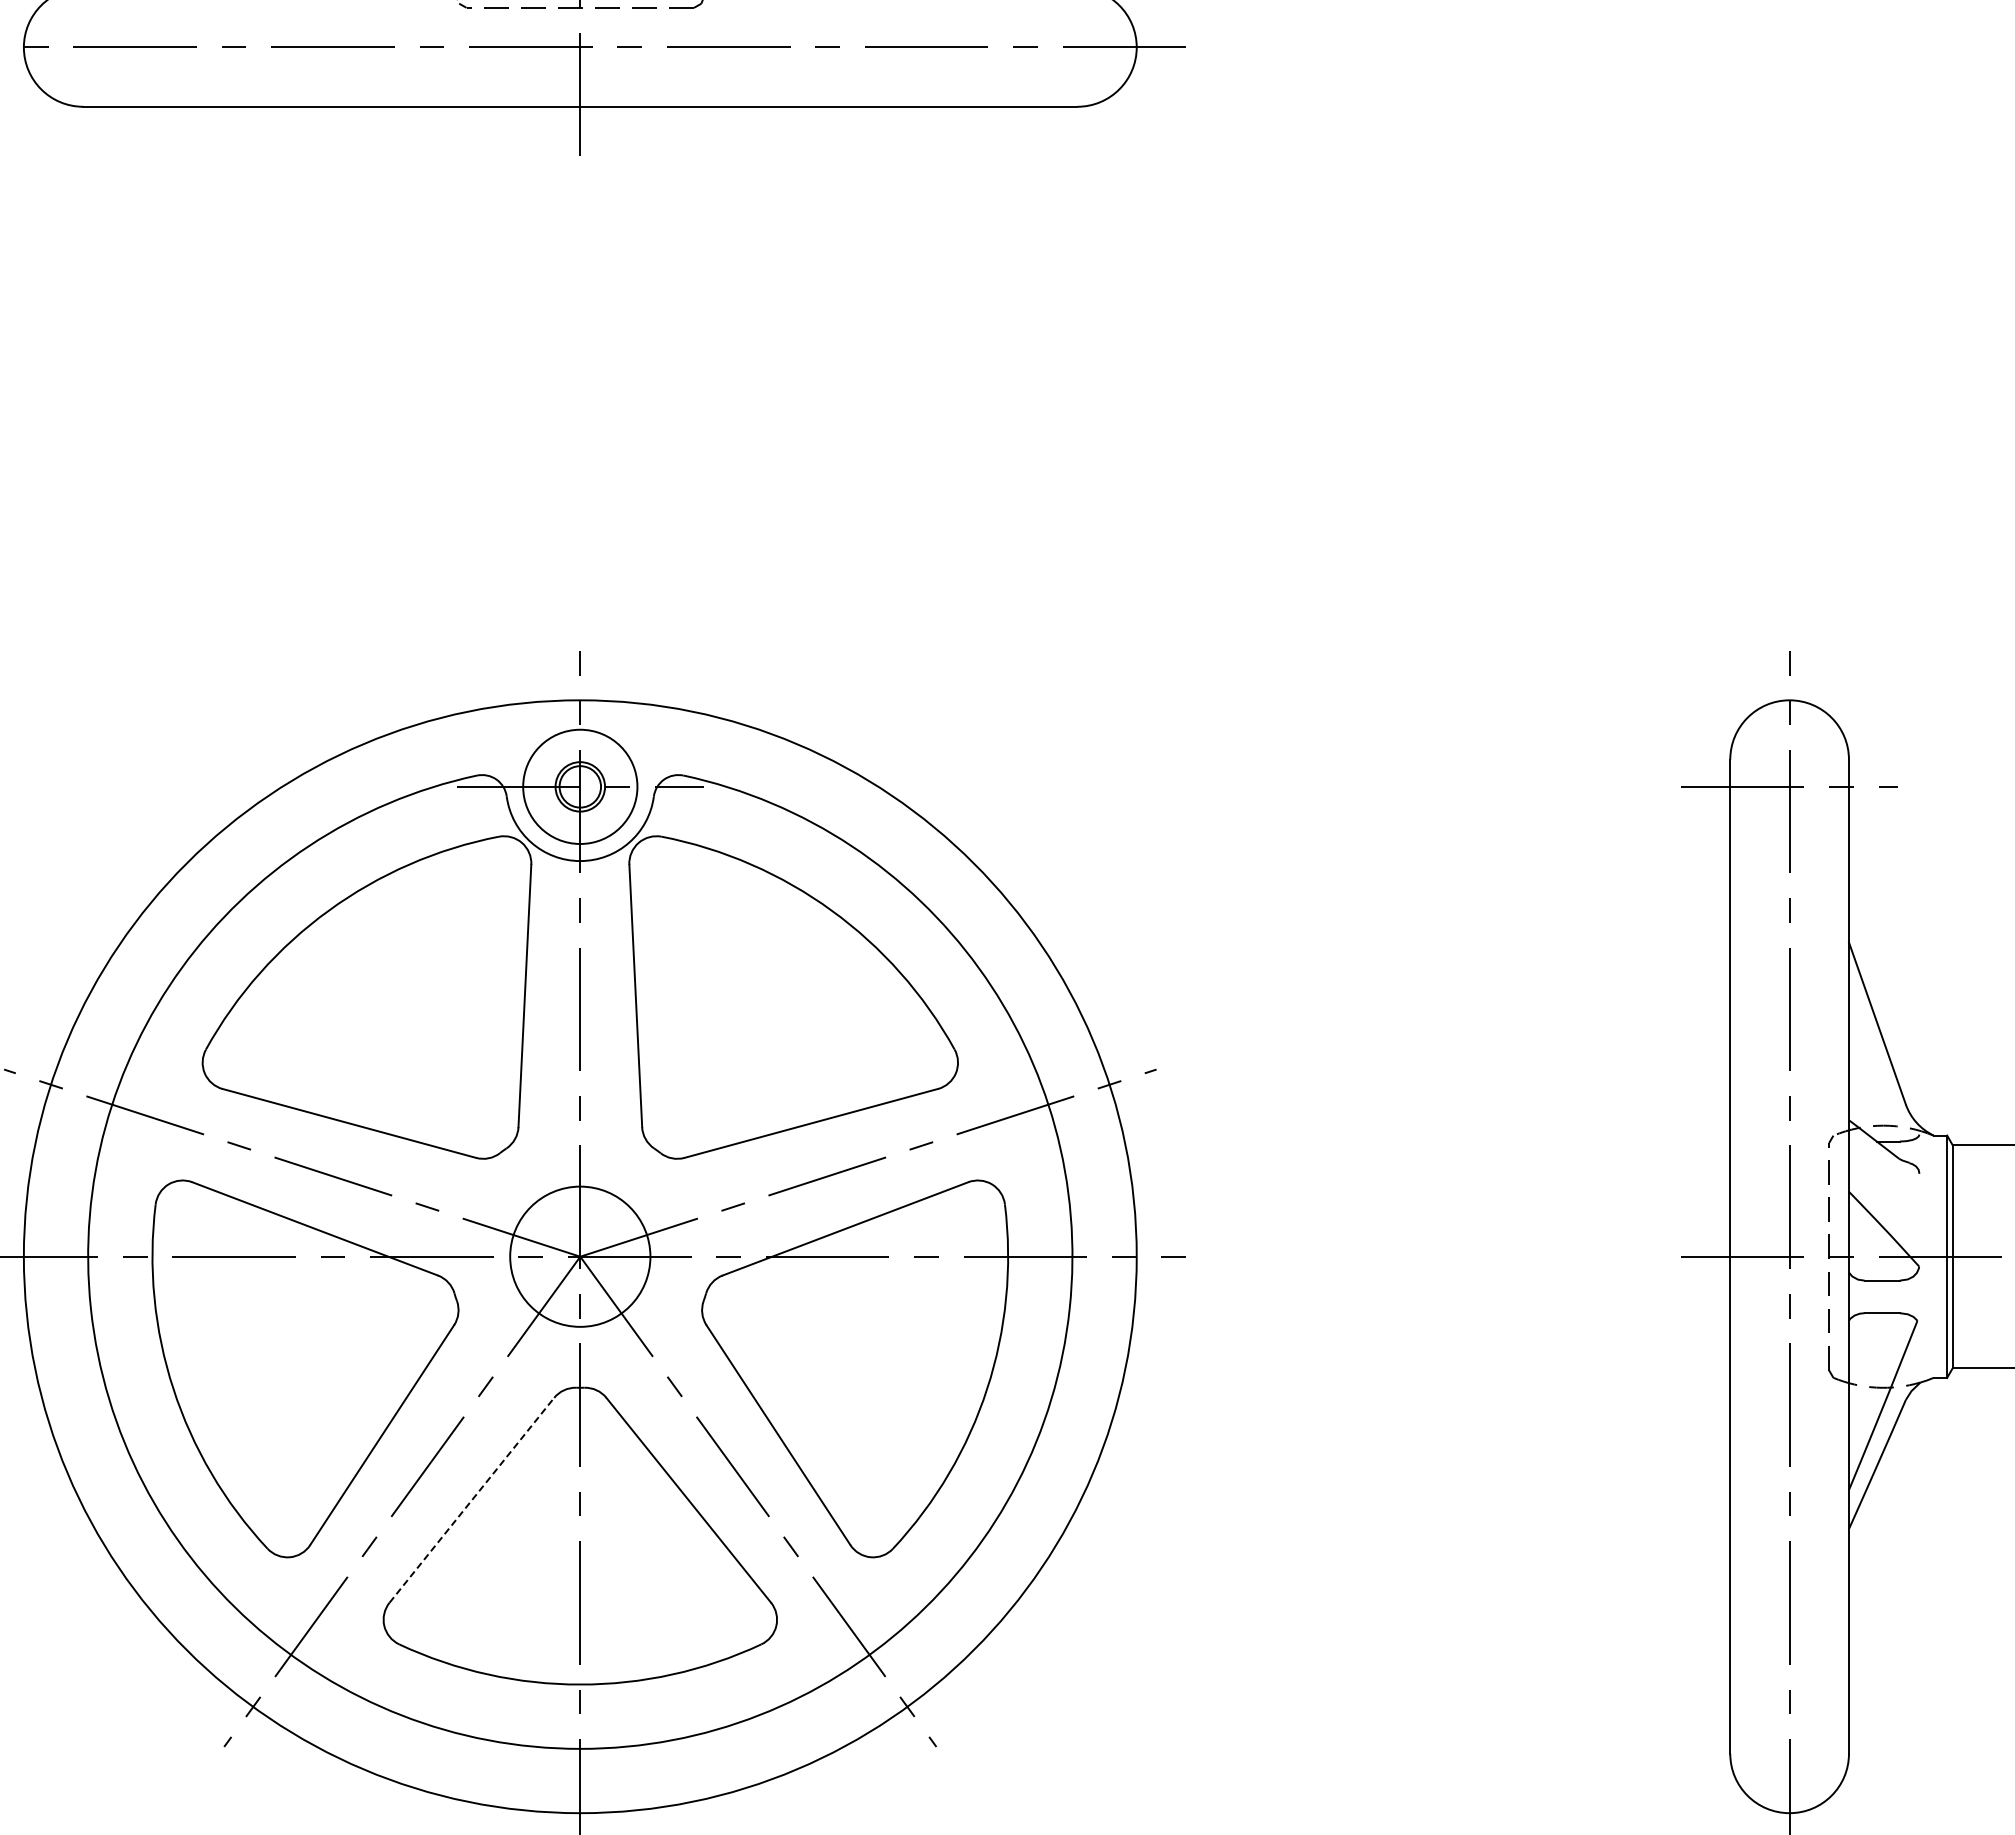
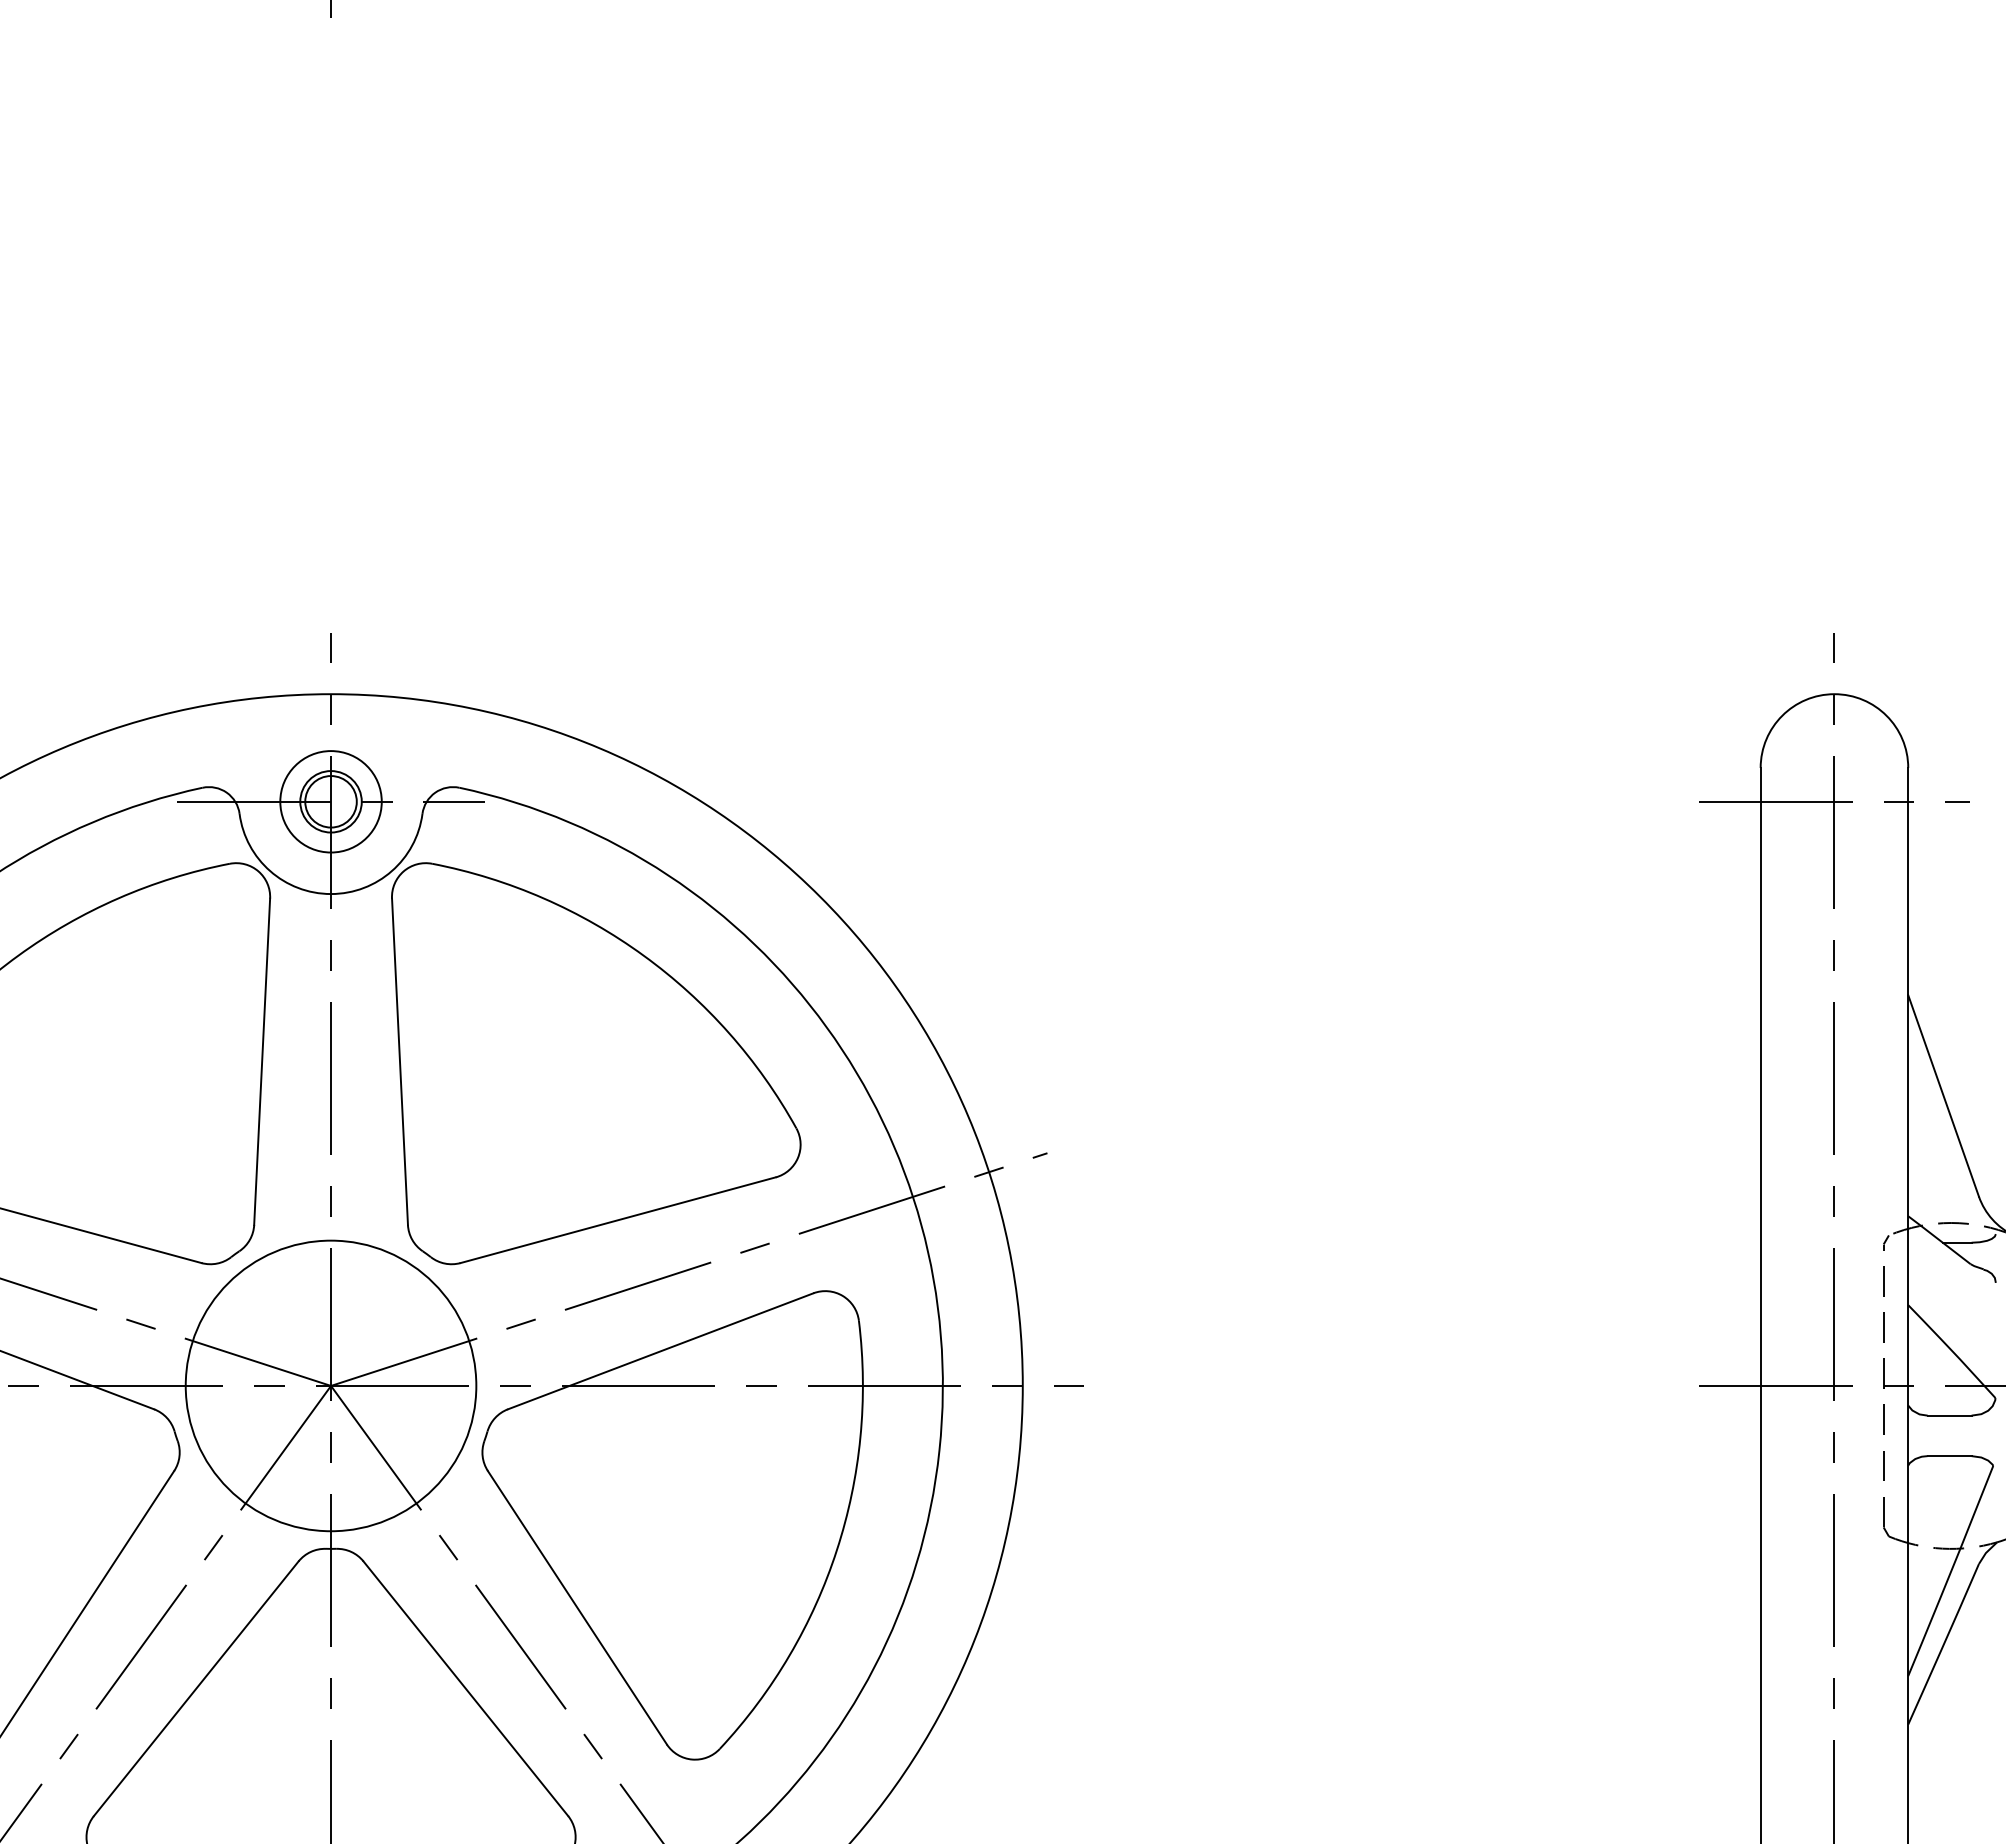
circle: (580, 786) -> (331, 801), size x0.71
circle: (580, 1256) -> (331, 1385), size x1.67
line: (472, 1499) -> (197, 1687), dashed -> solid

